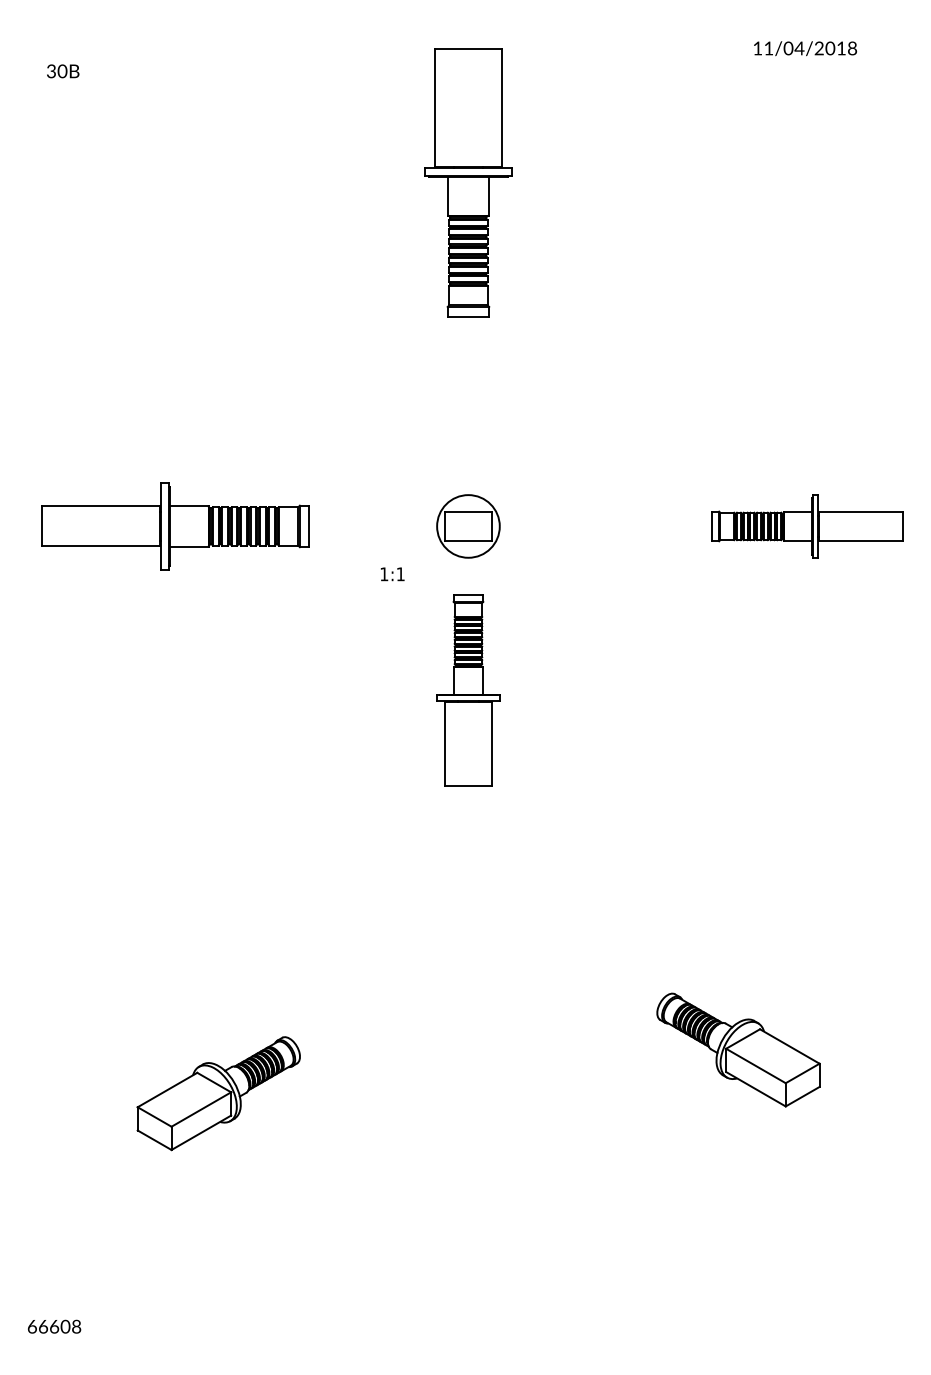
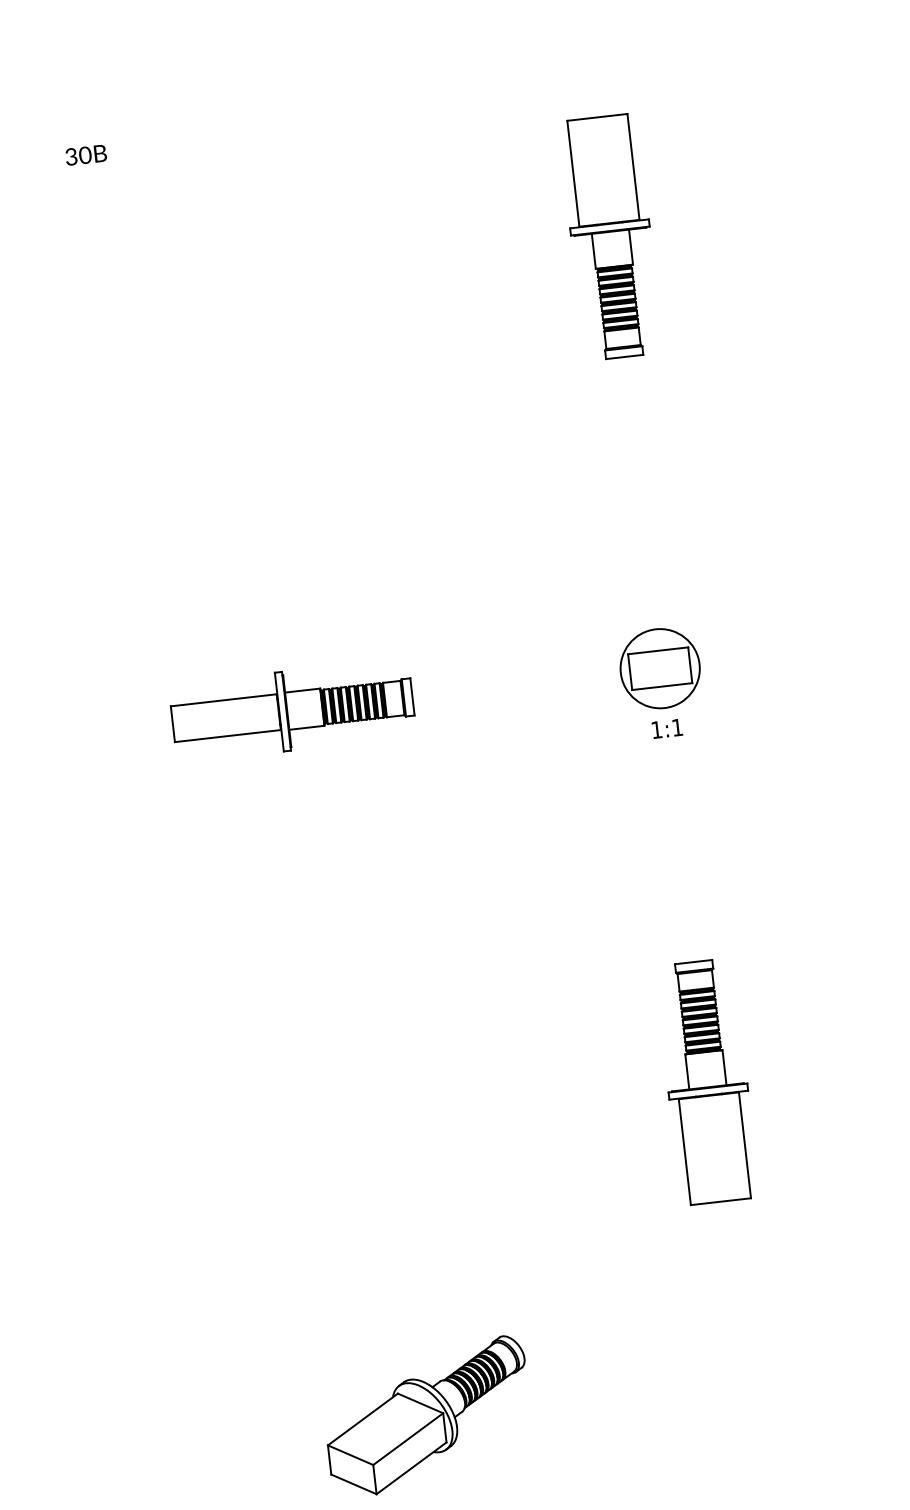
part: (468, 182) -> (611, 236), size x0.71
part: (175, 526) -> (292, 710), size x0.71
text: (392, 574) -> (667, 729), moved
part: (468, 690) -> (707, 1081), moved

